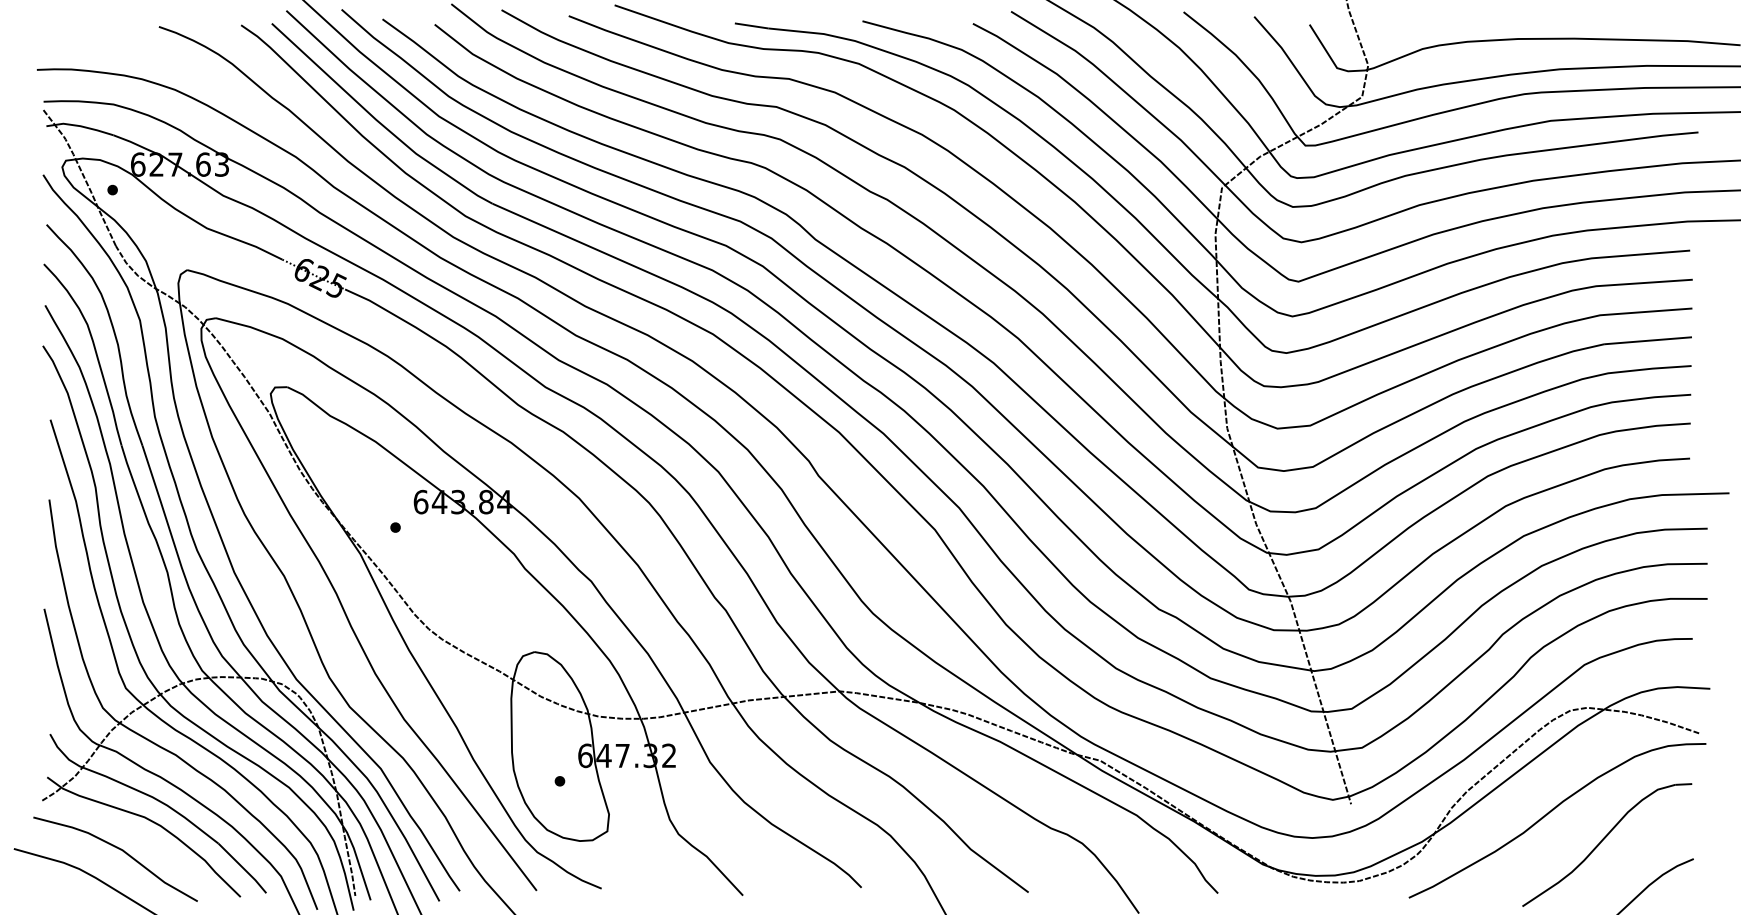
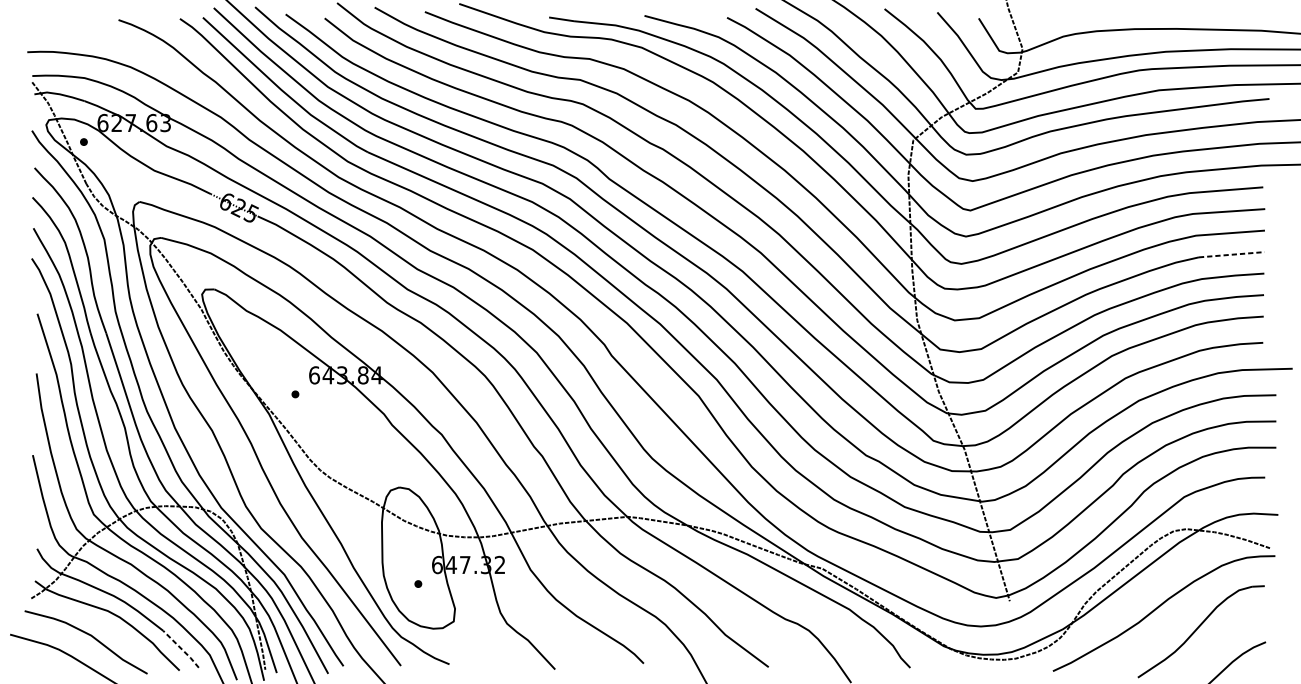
line: (1648, 340) -> (1232, 254), solid -> dashed
line: (243, 868) -> (181, 649), solid -> dashed

